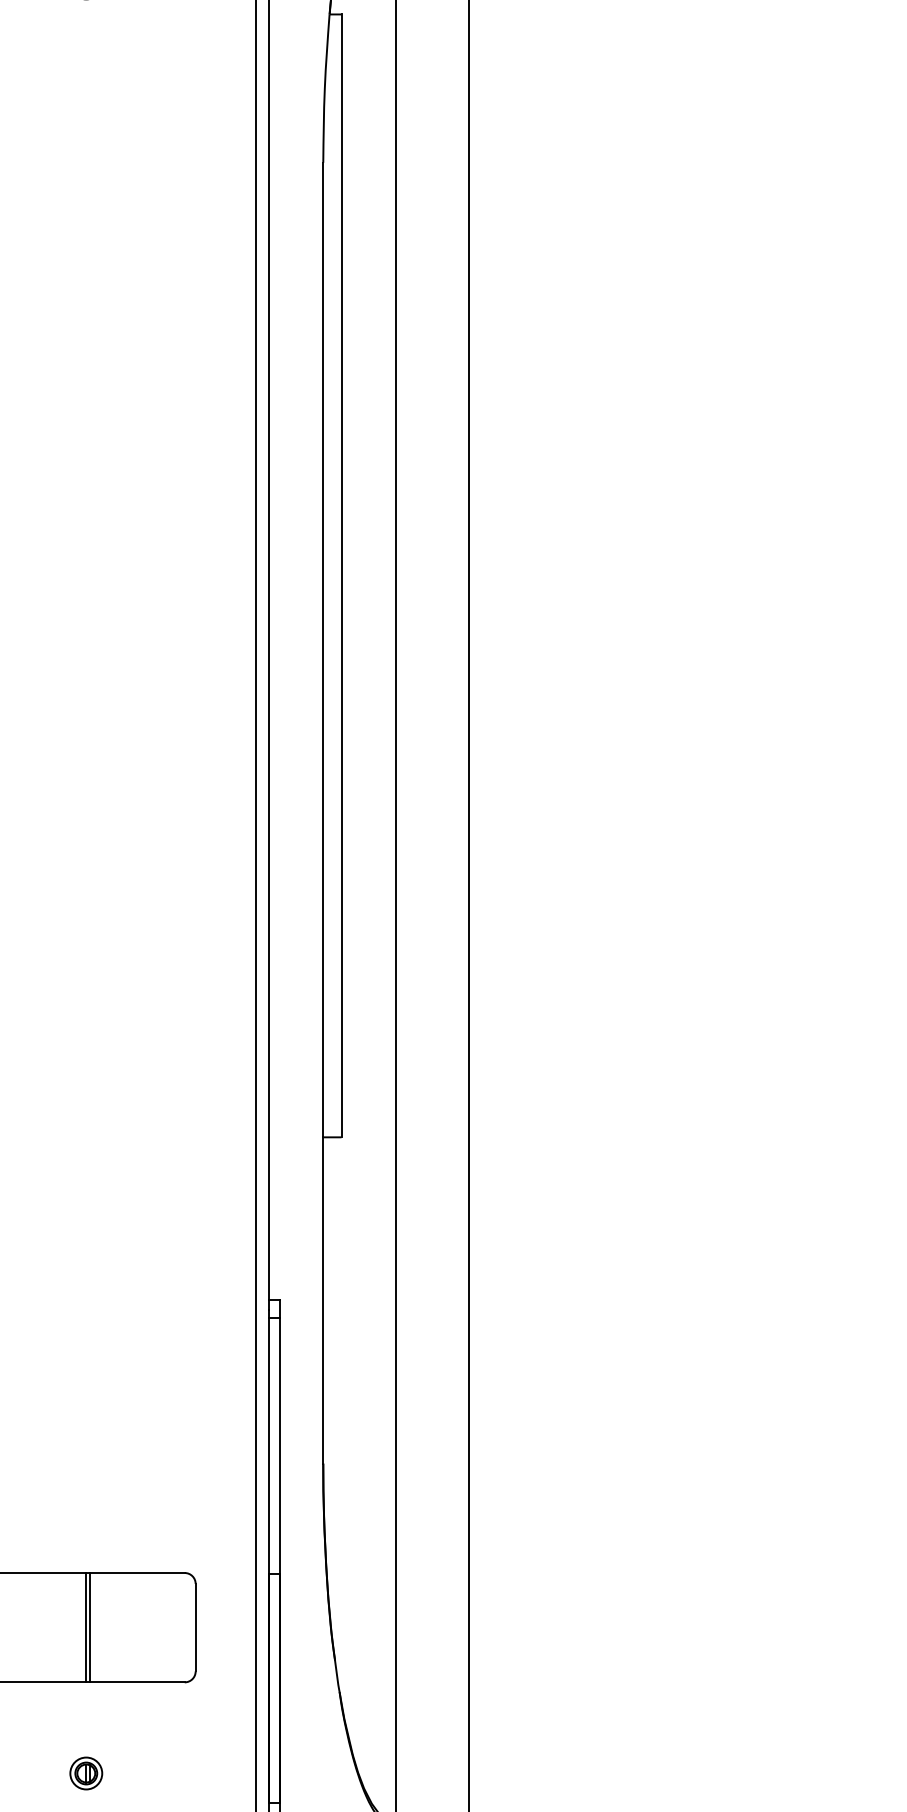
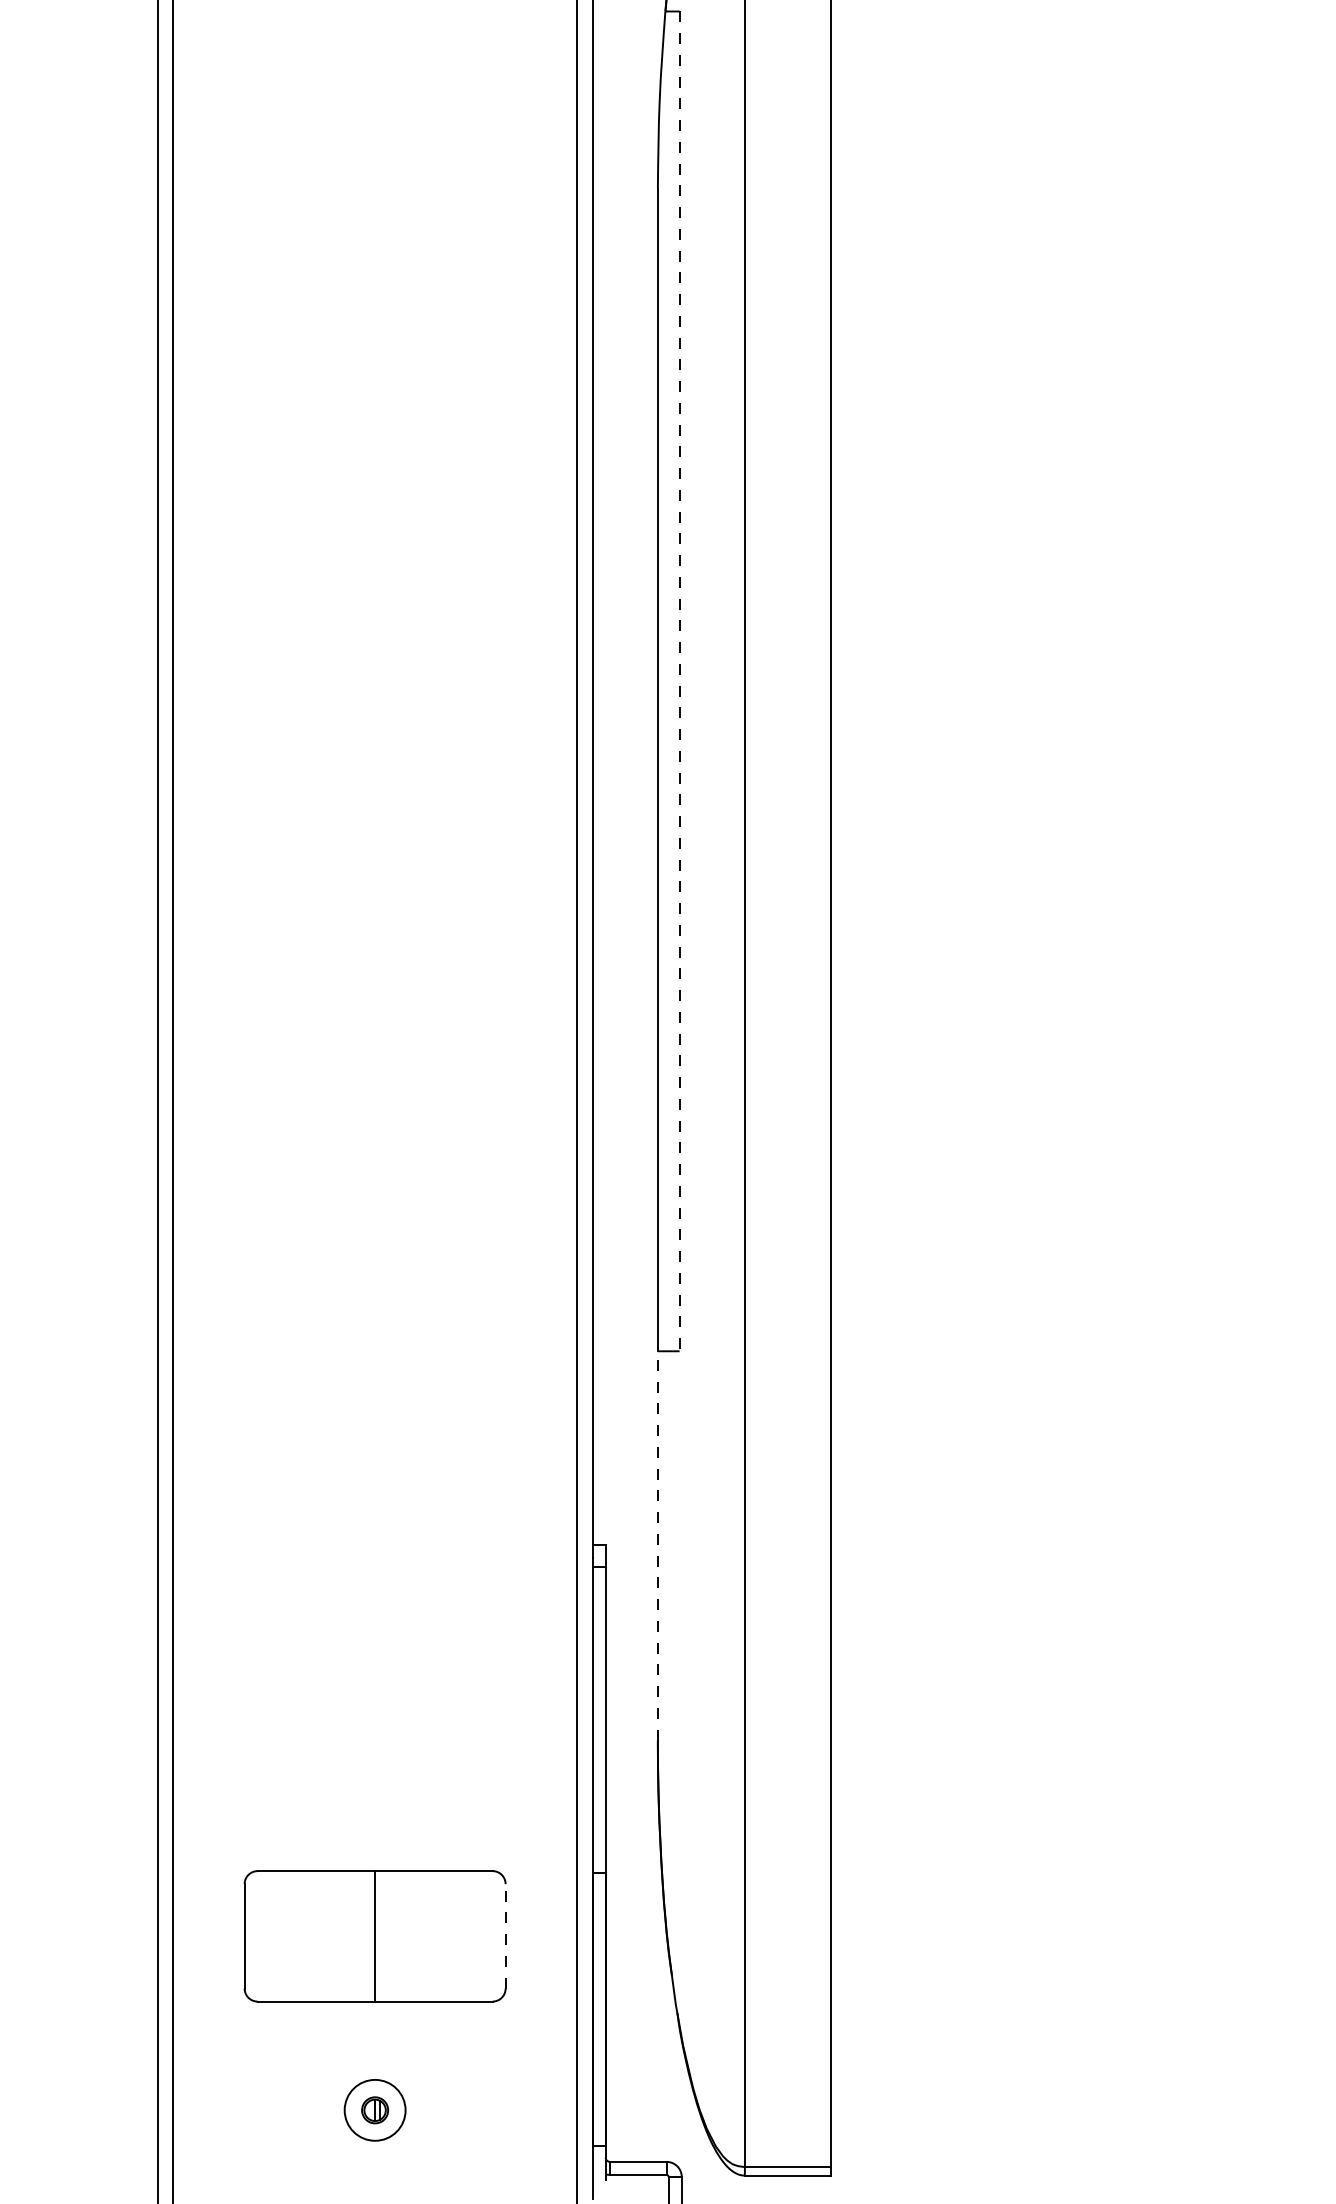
line: (341, 575) -> (679, 681), solid -> dashed
line: (322, 1300) -> (657, 1545), solid -> dashed
line: (195, 1626) -> (505, 1935), solid -> dashed
line: (89, 1627) -> (379, 1936), removed
circle: (86, 1773) -> (375, 2110), size x1.6

